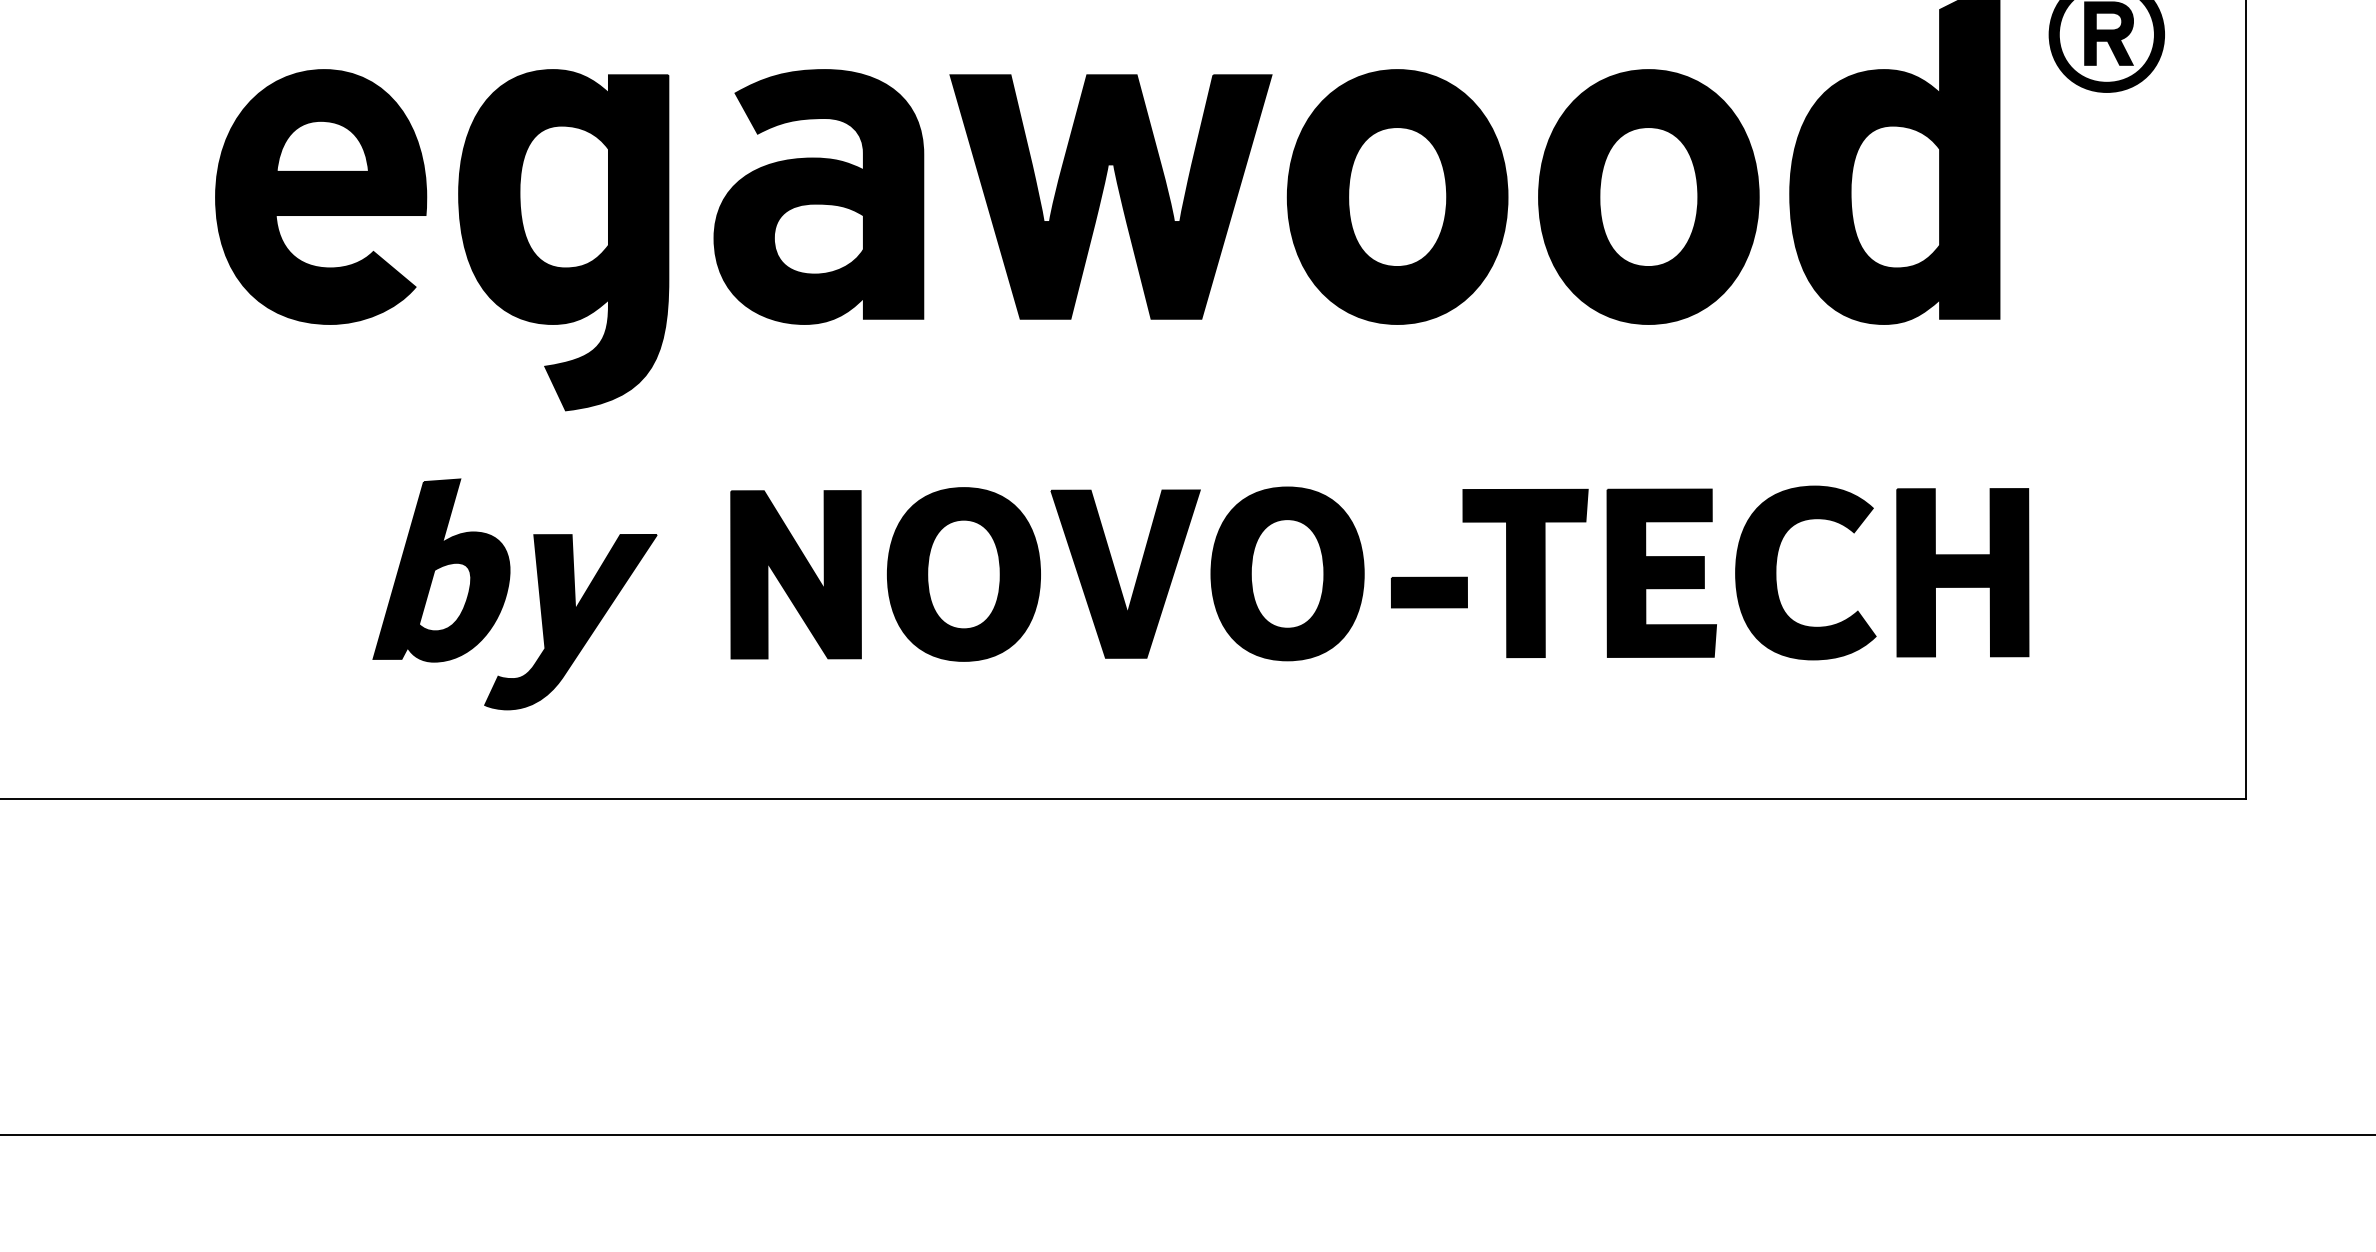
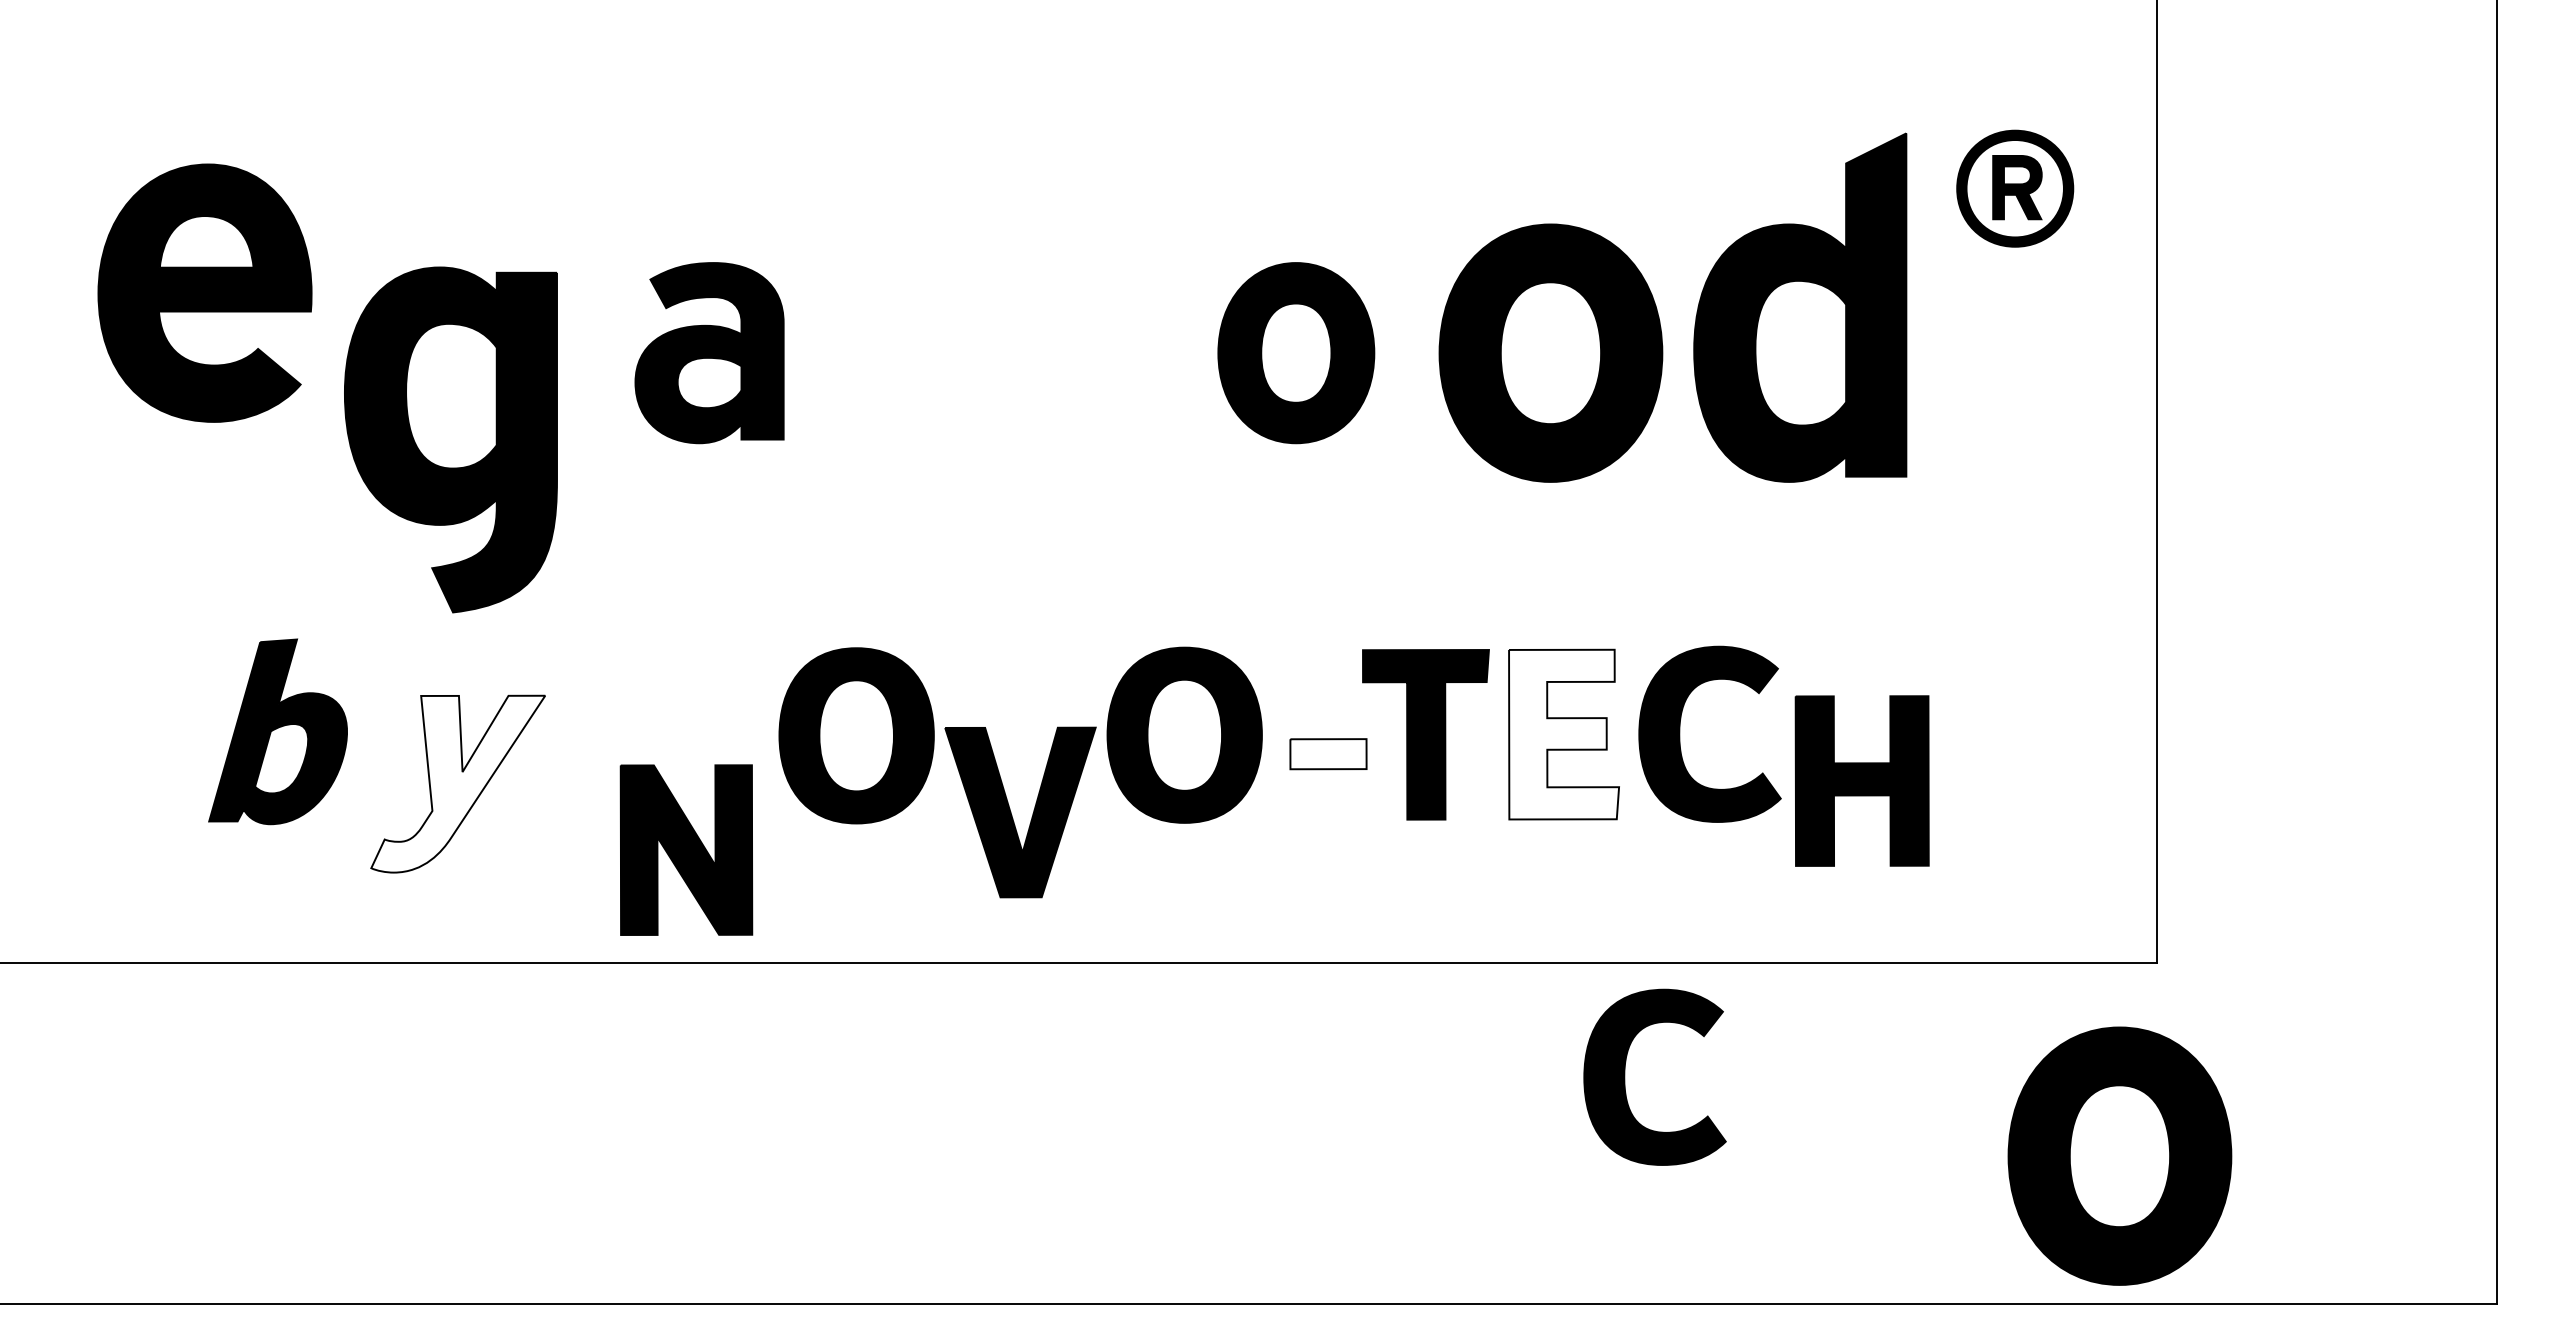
part: (1102, 193) -> (997, 349), removed
part: (320, 196) -> (204, 292), moved
part: (818, 196) -> (709, 352), size x0.7
part: (1397, 196) -> (1296, 352), size x0.7
part: (563, 239) -> (450, 439), moved
part: (440, 570) -> (277, 731), moved
part: (1962, 572) -> (1861, 780), moved
fill: (1662, 573) -> (1564, 734), removed
part: (796, 574) -> (686, 849), moved
part: (1117, 577) -> (1012, 815), moved
fill: (1429, 592) -> (1328, 754), removed
fill: (571, 621) -> (458, 783), removed
part: (1722, 910) -> (1625, 1076), added
part: (2209, 988) -> (2119, 1155), added

